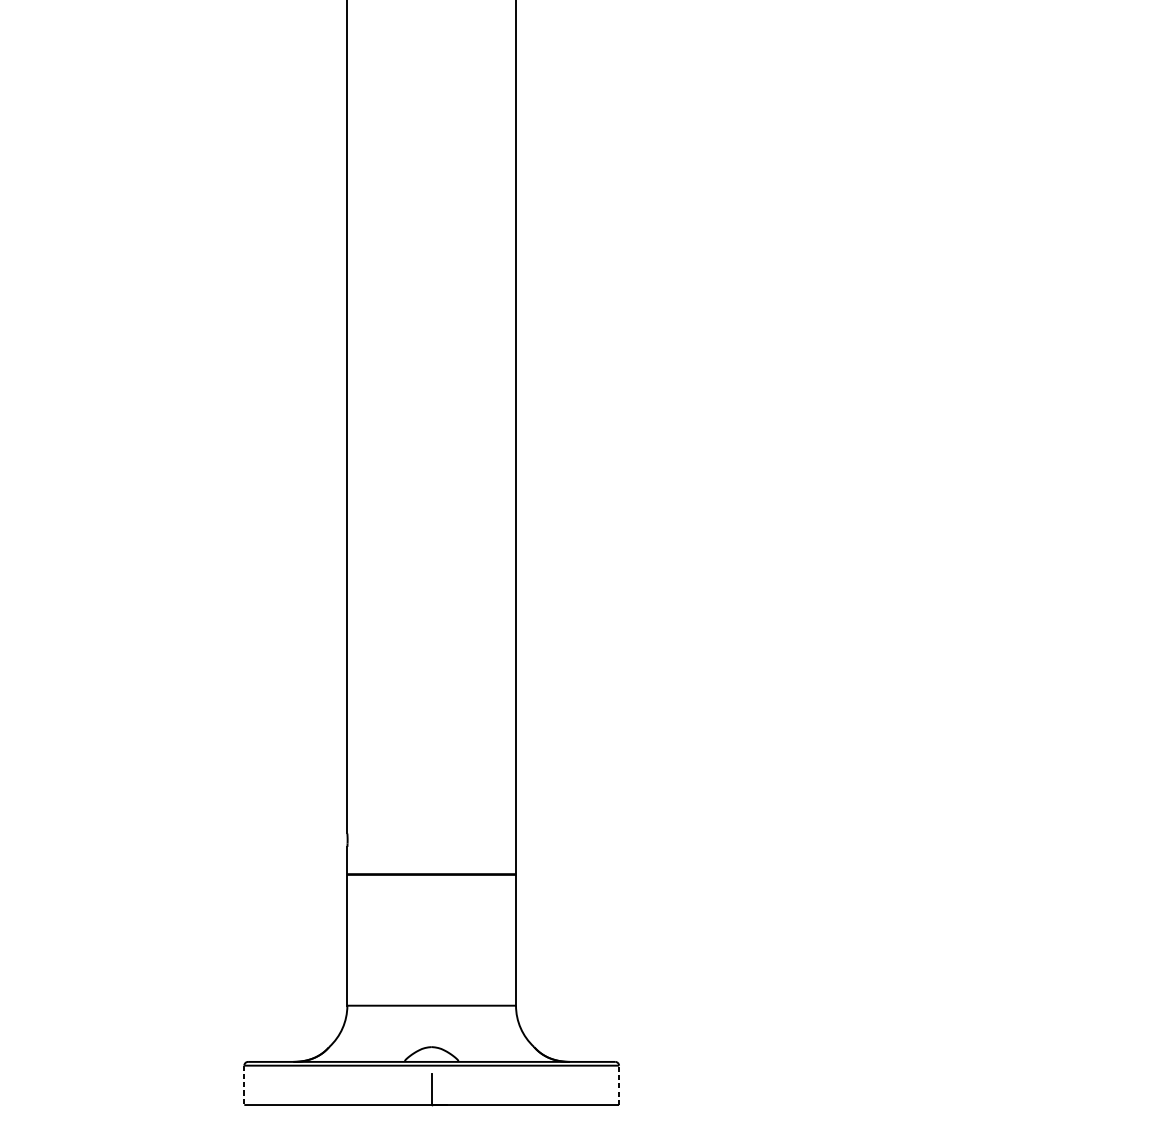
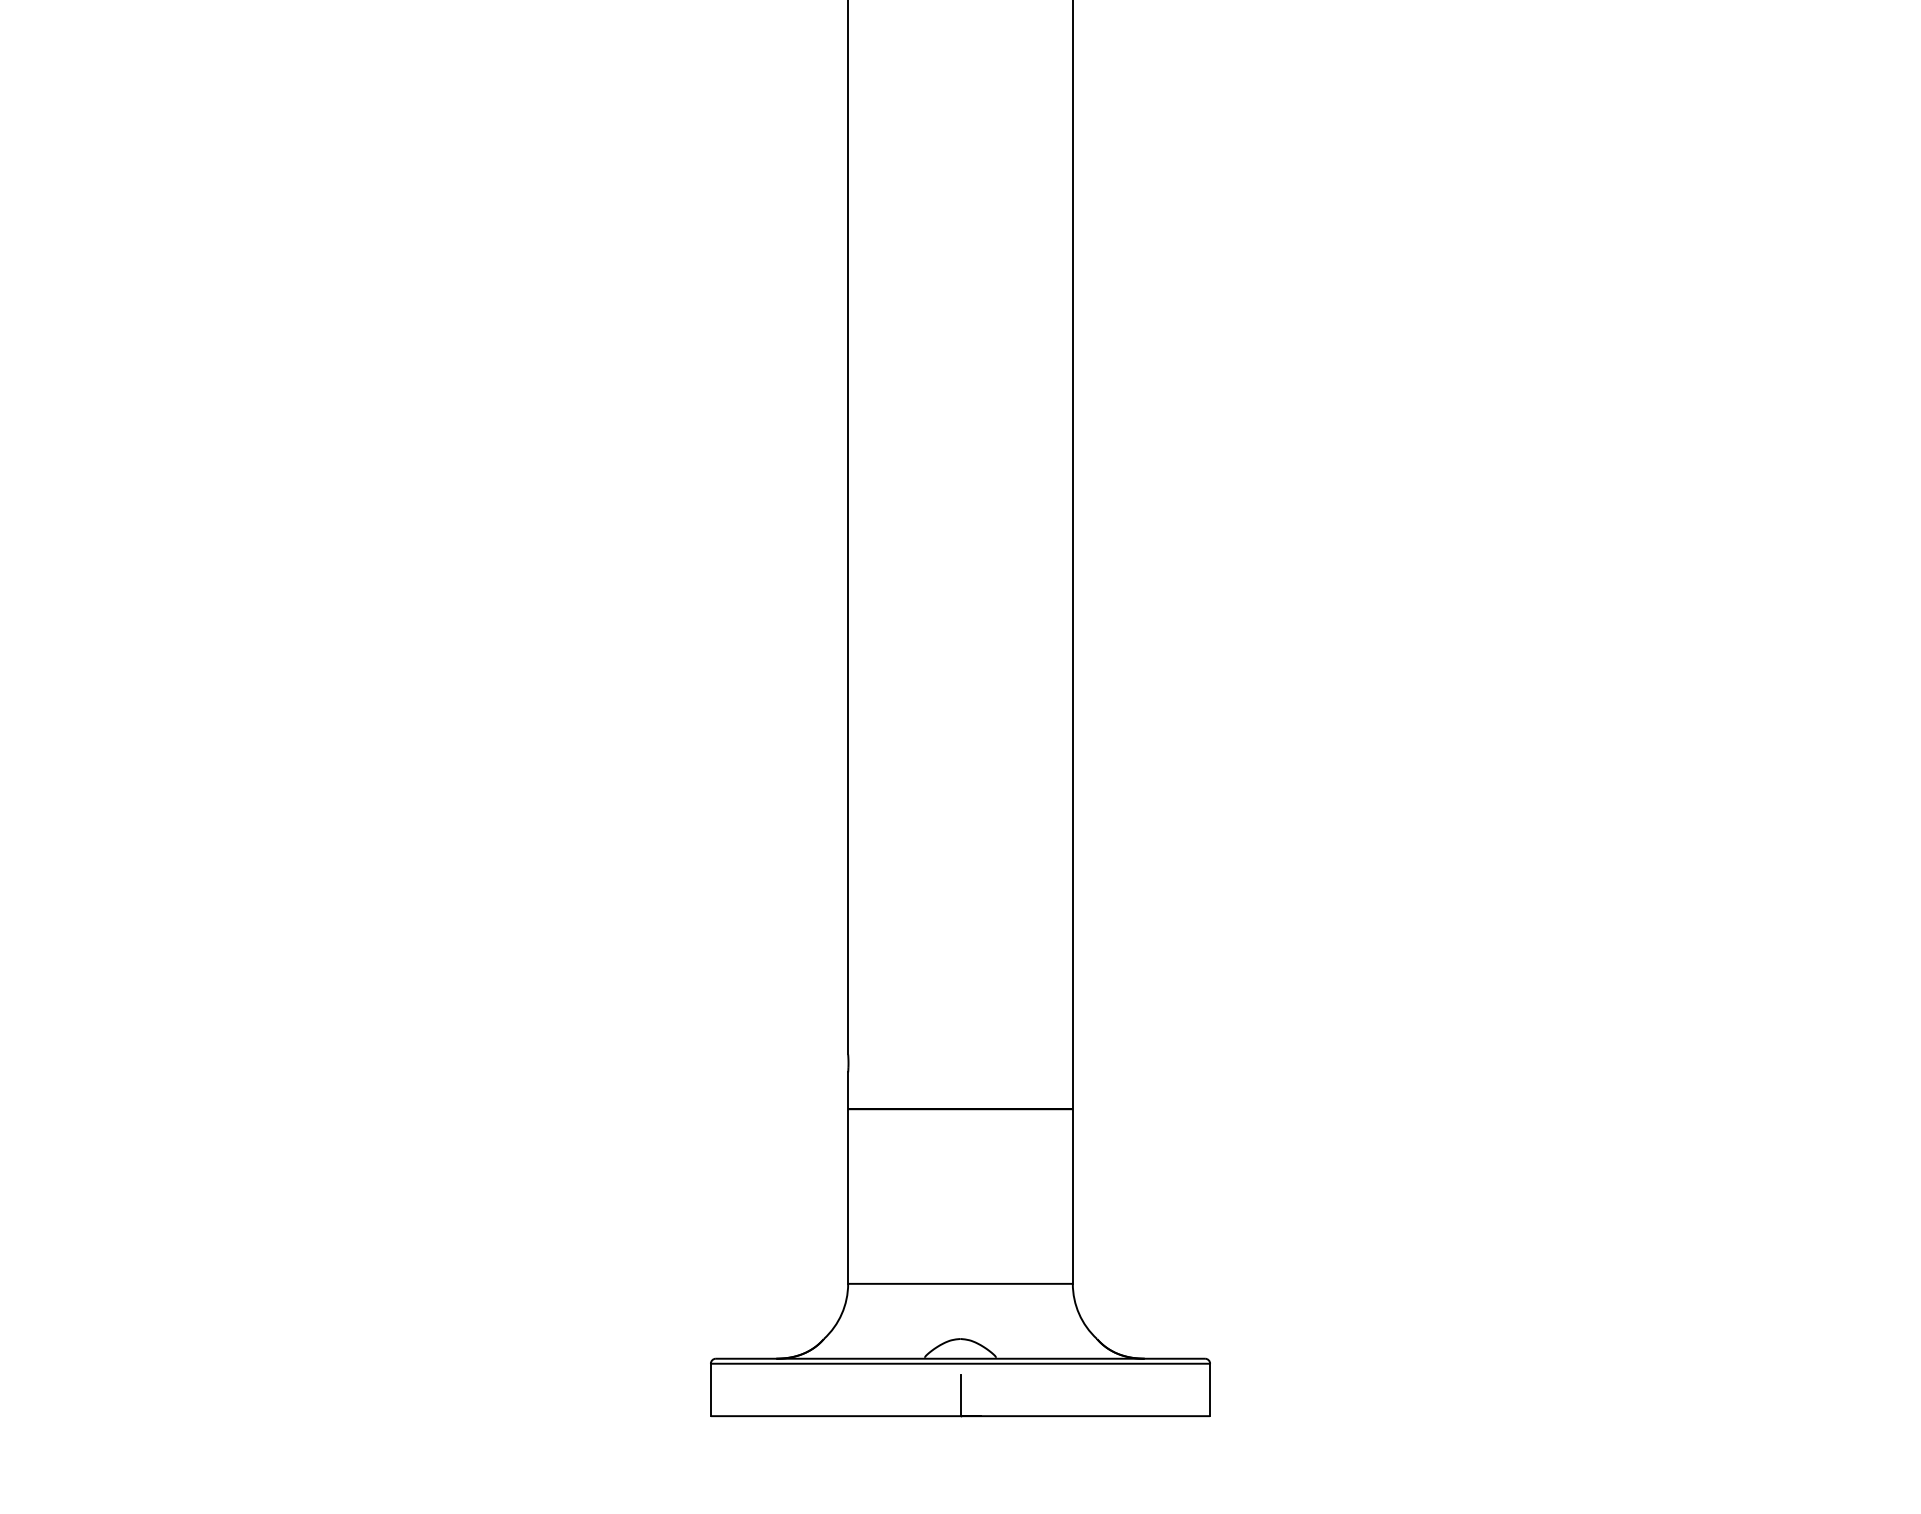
line: (619, 1084) -> (1210, 1389), dashed -> solid
line: (244, 1085) -> (710, 1390), dashed -> solid

